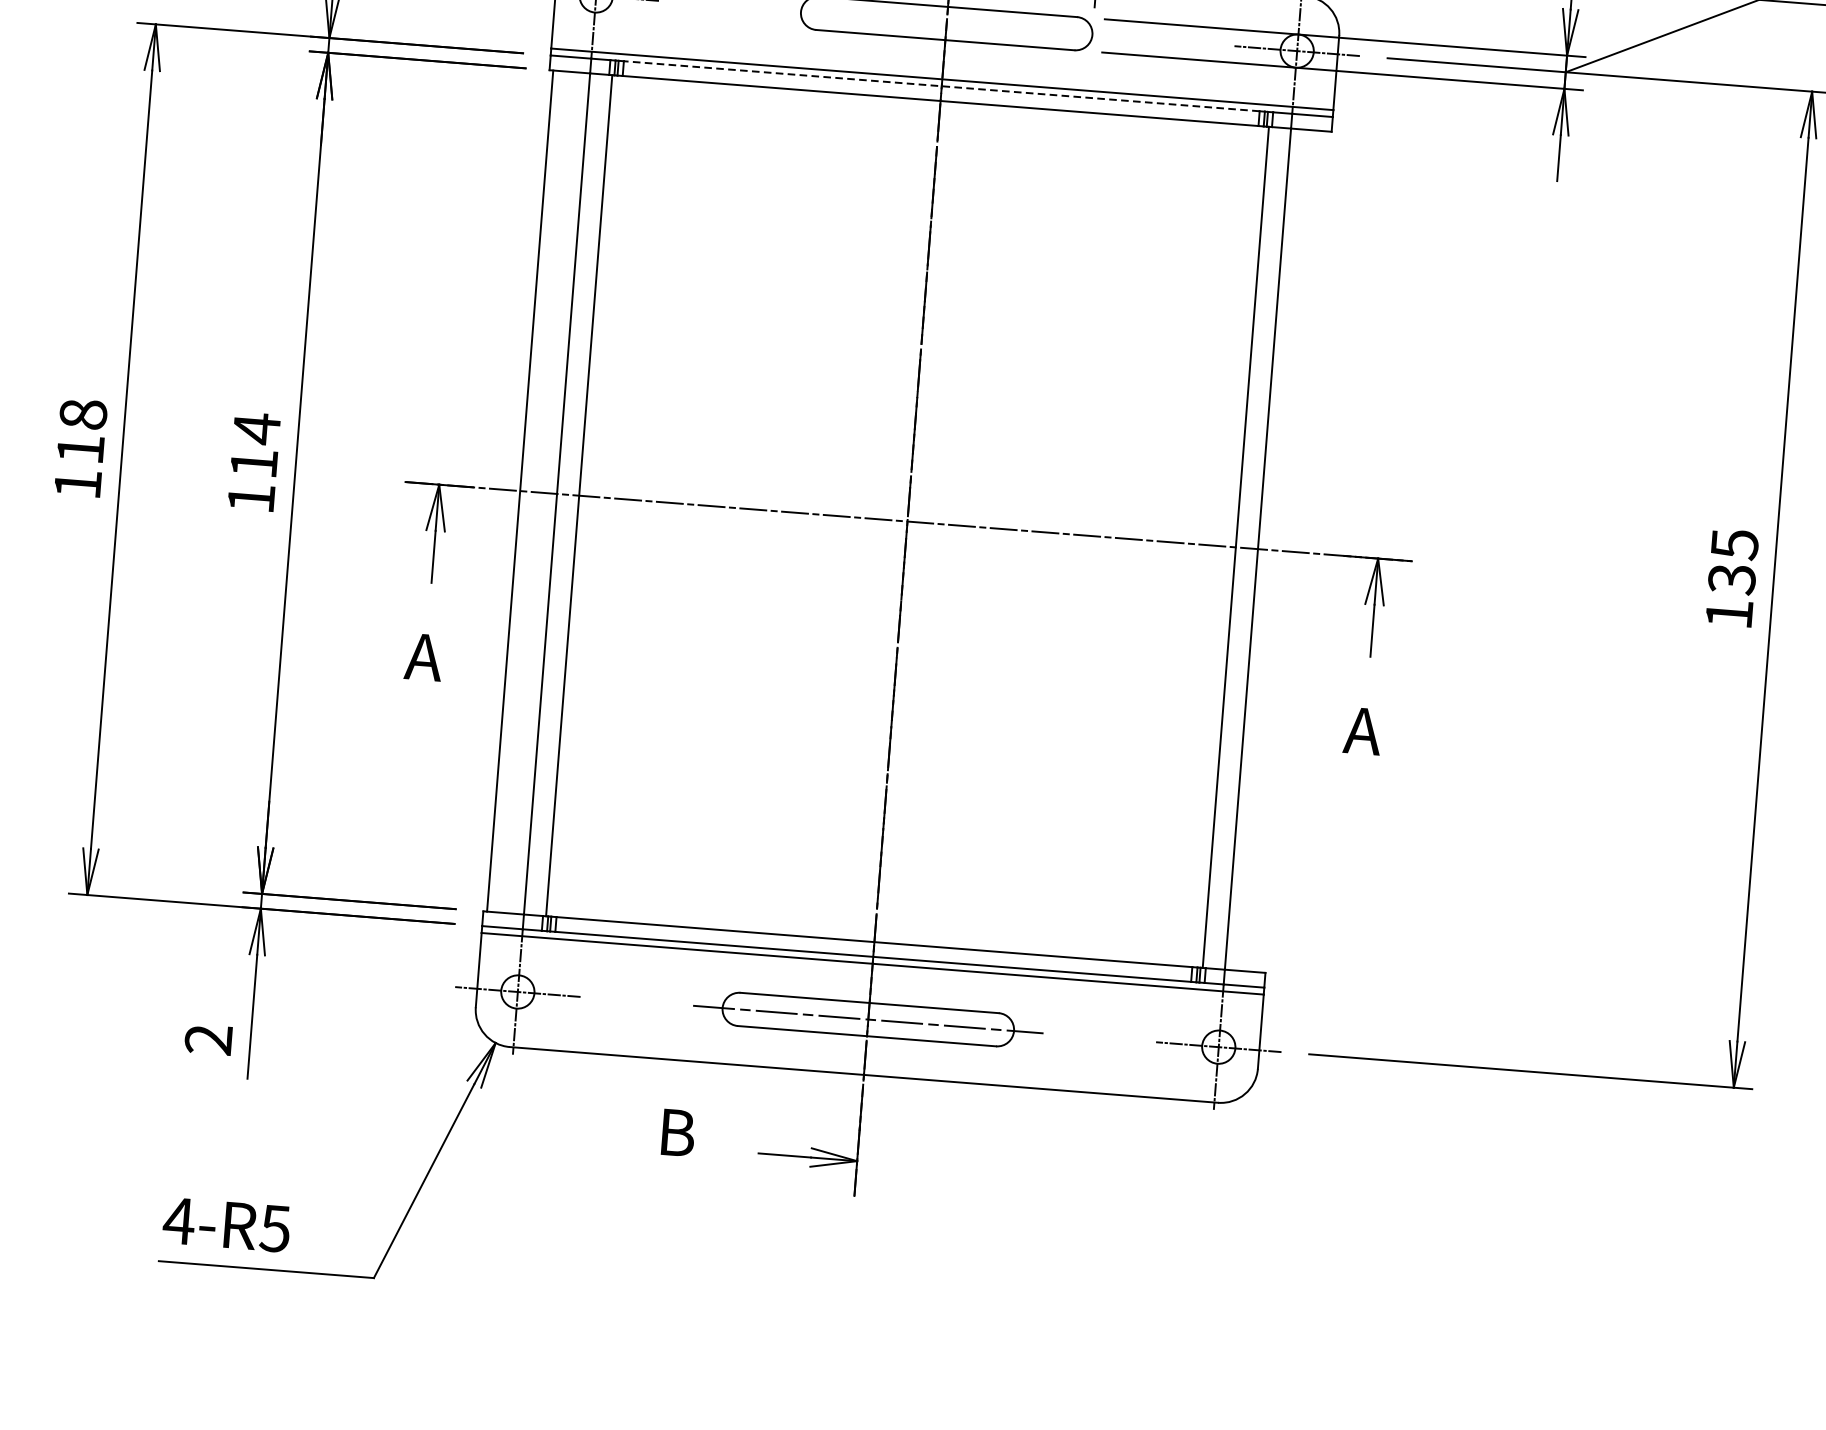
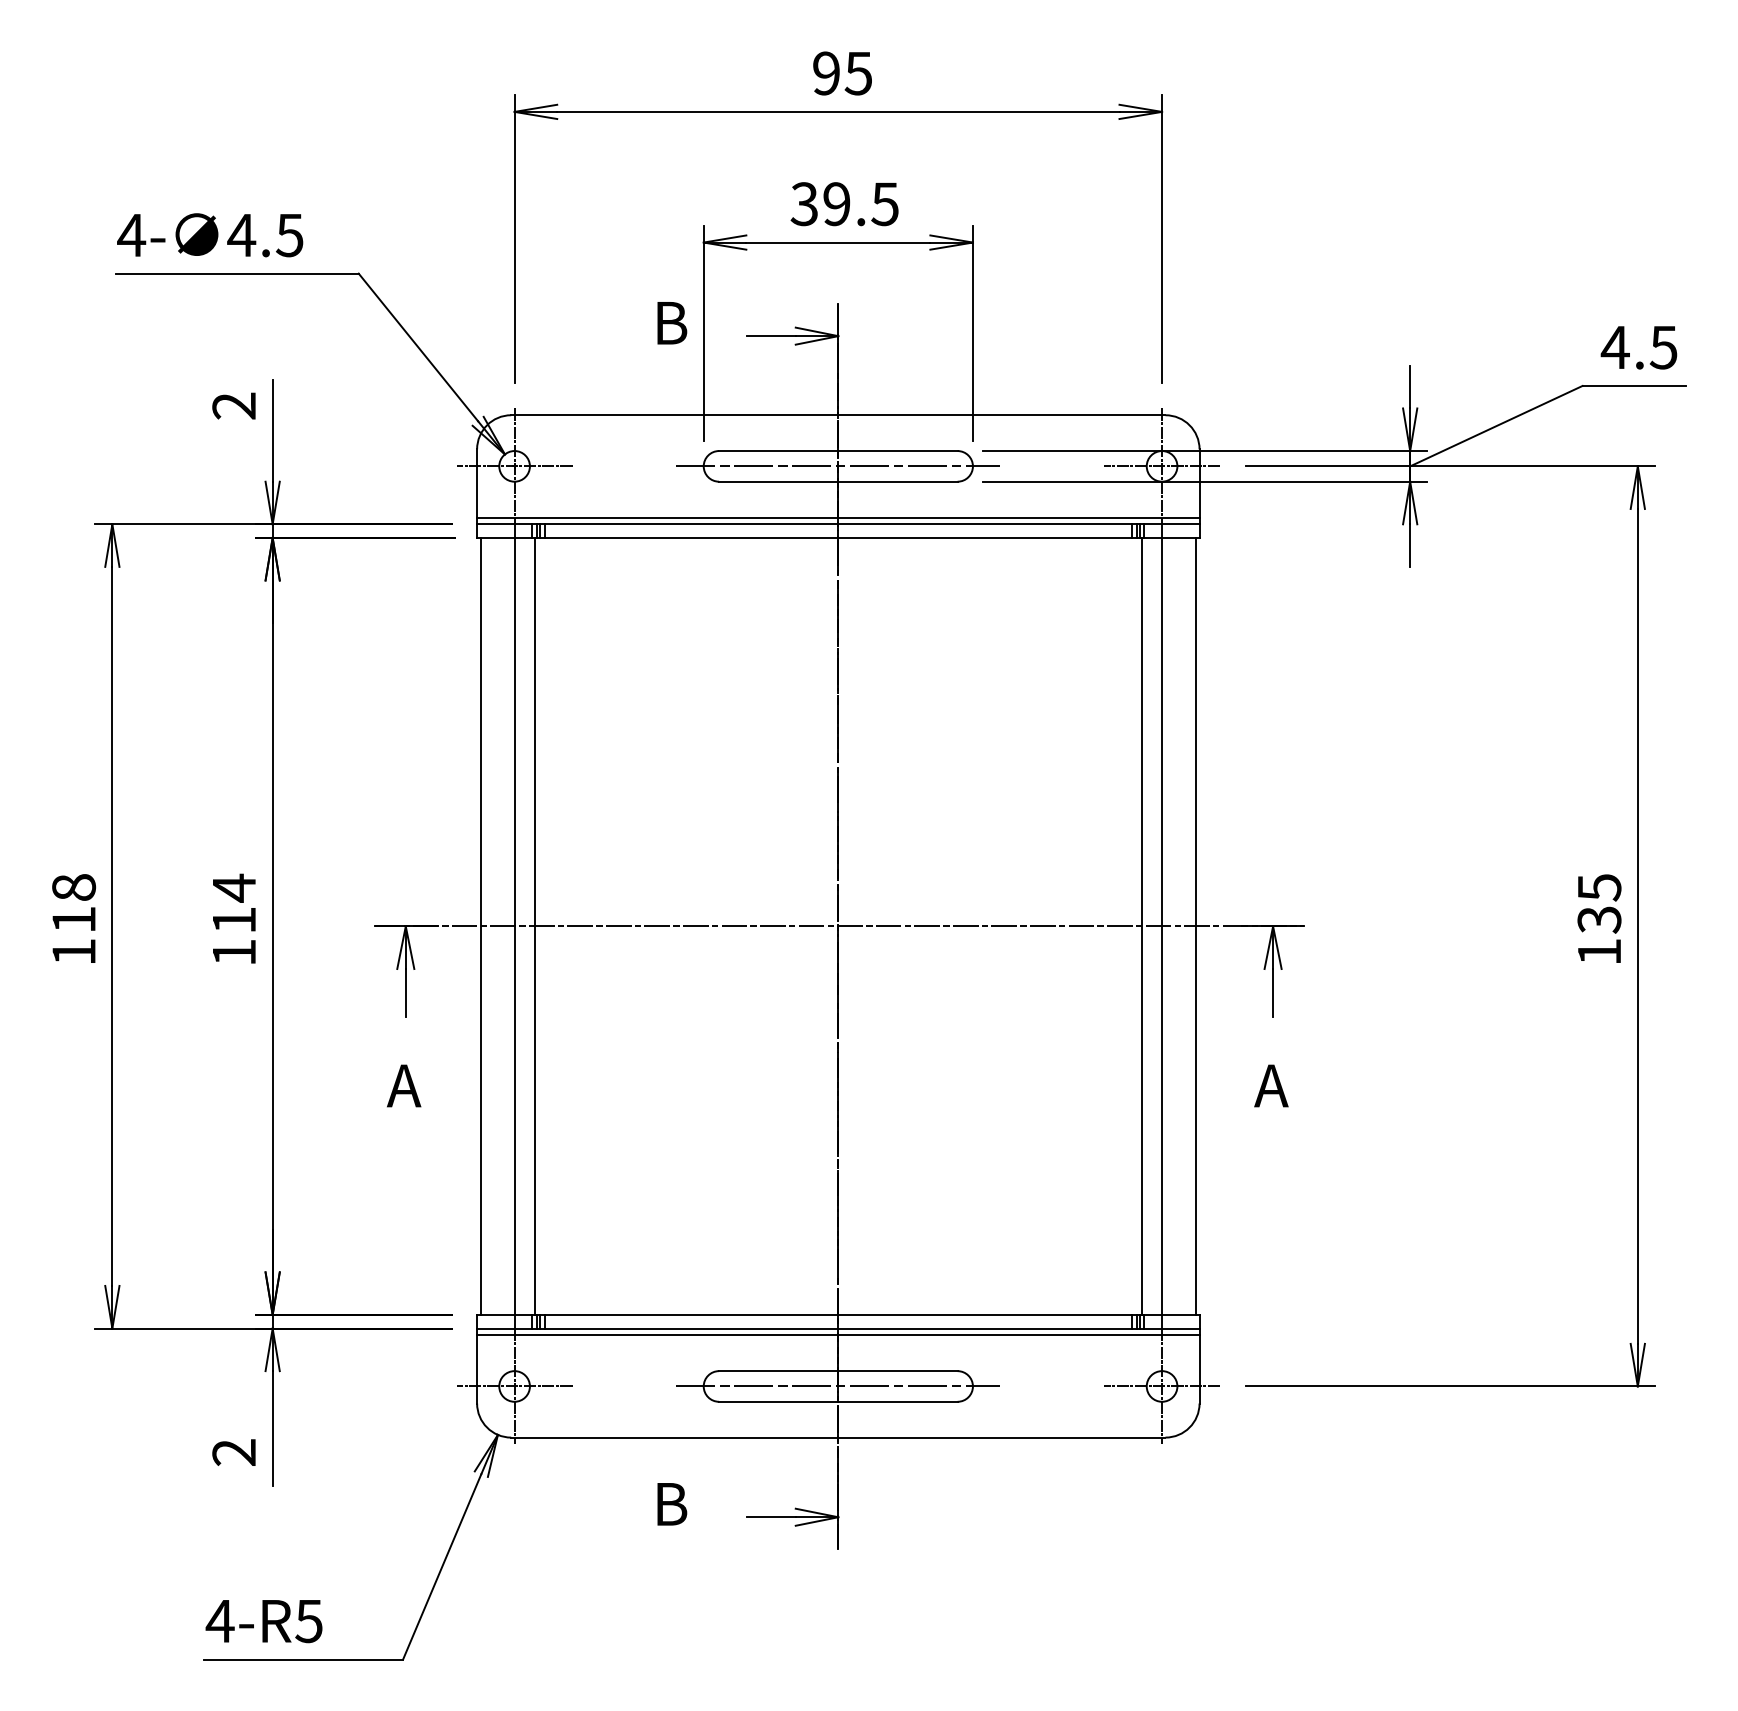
line: (946, 23) -> (838, 466), added
line: (941, 86) -> (838, 524), dashed -> solid
line: (1295, 551) -> (1196, 925), added

